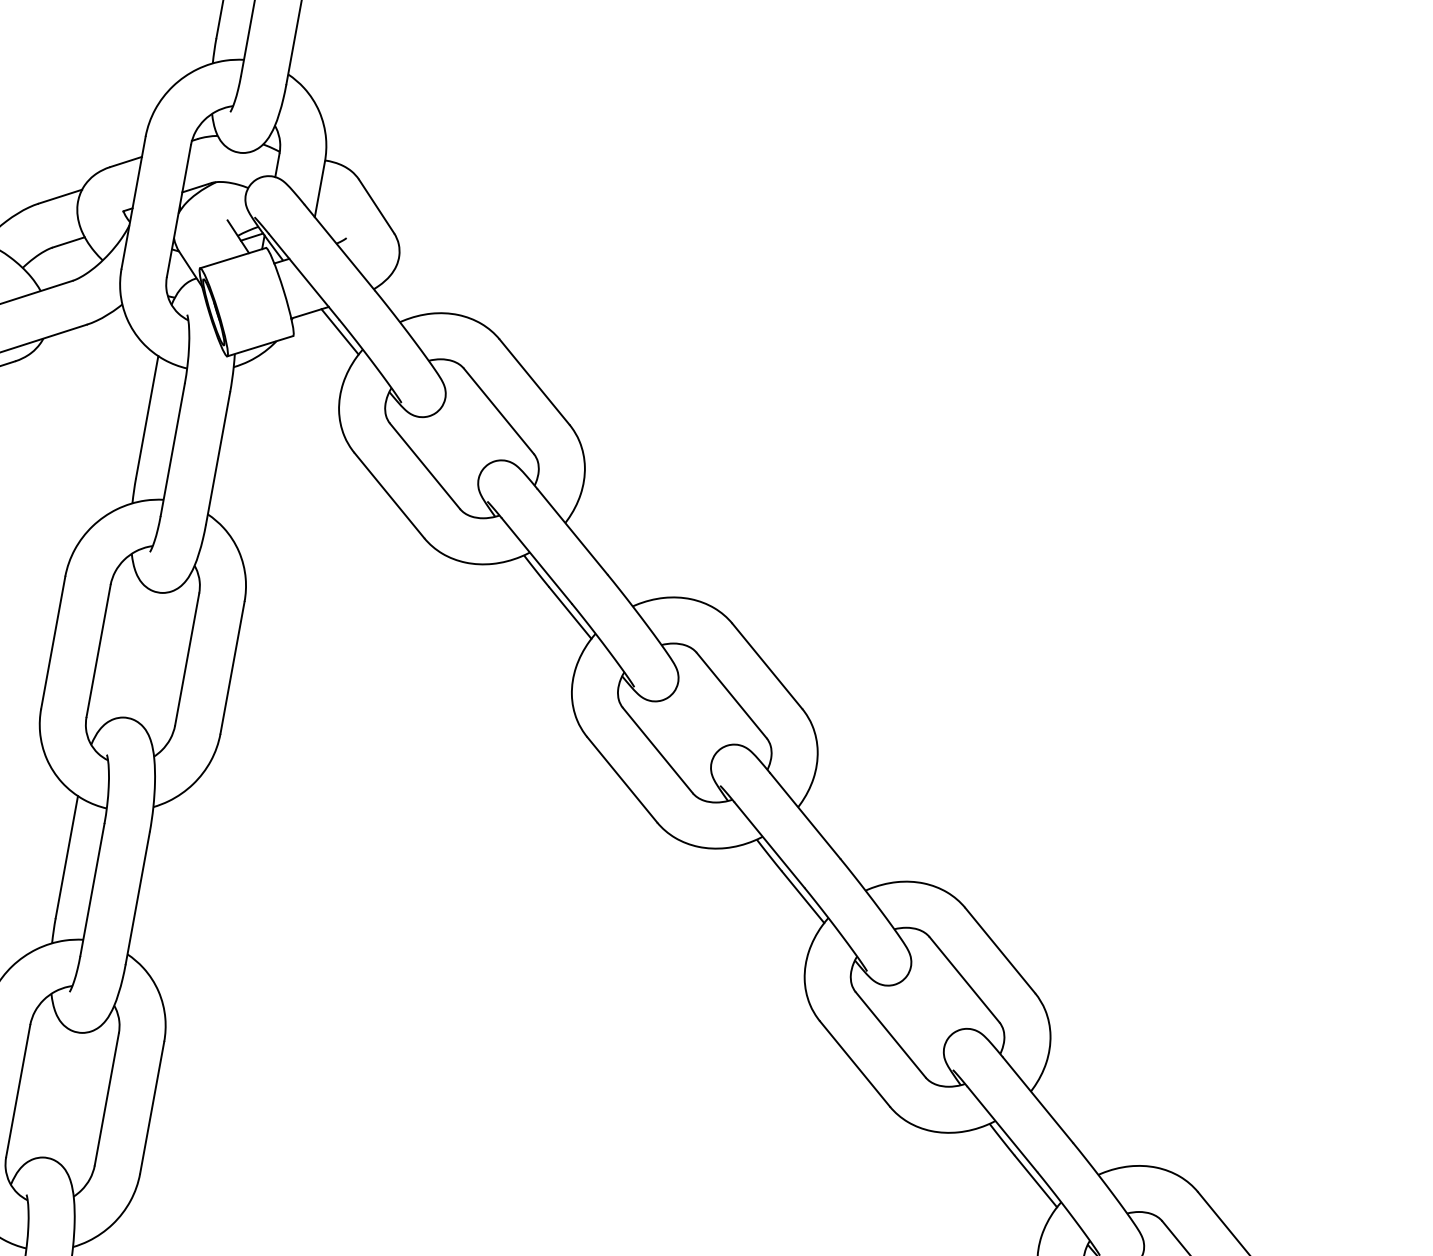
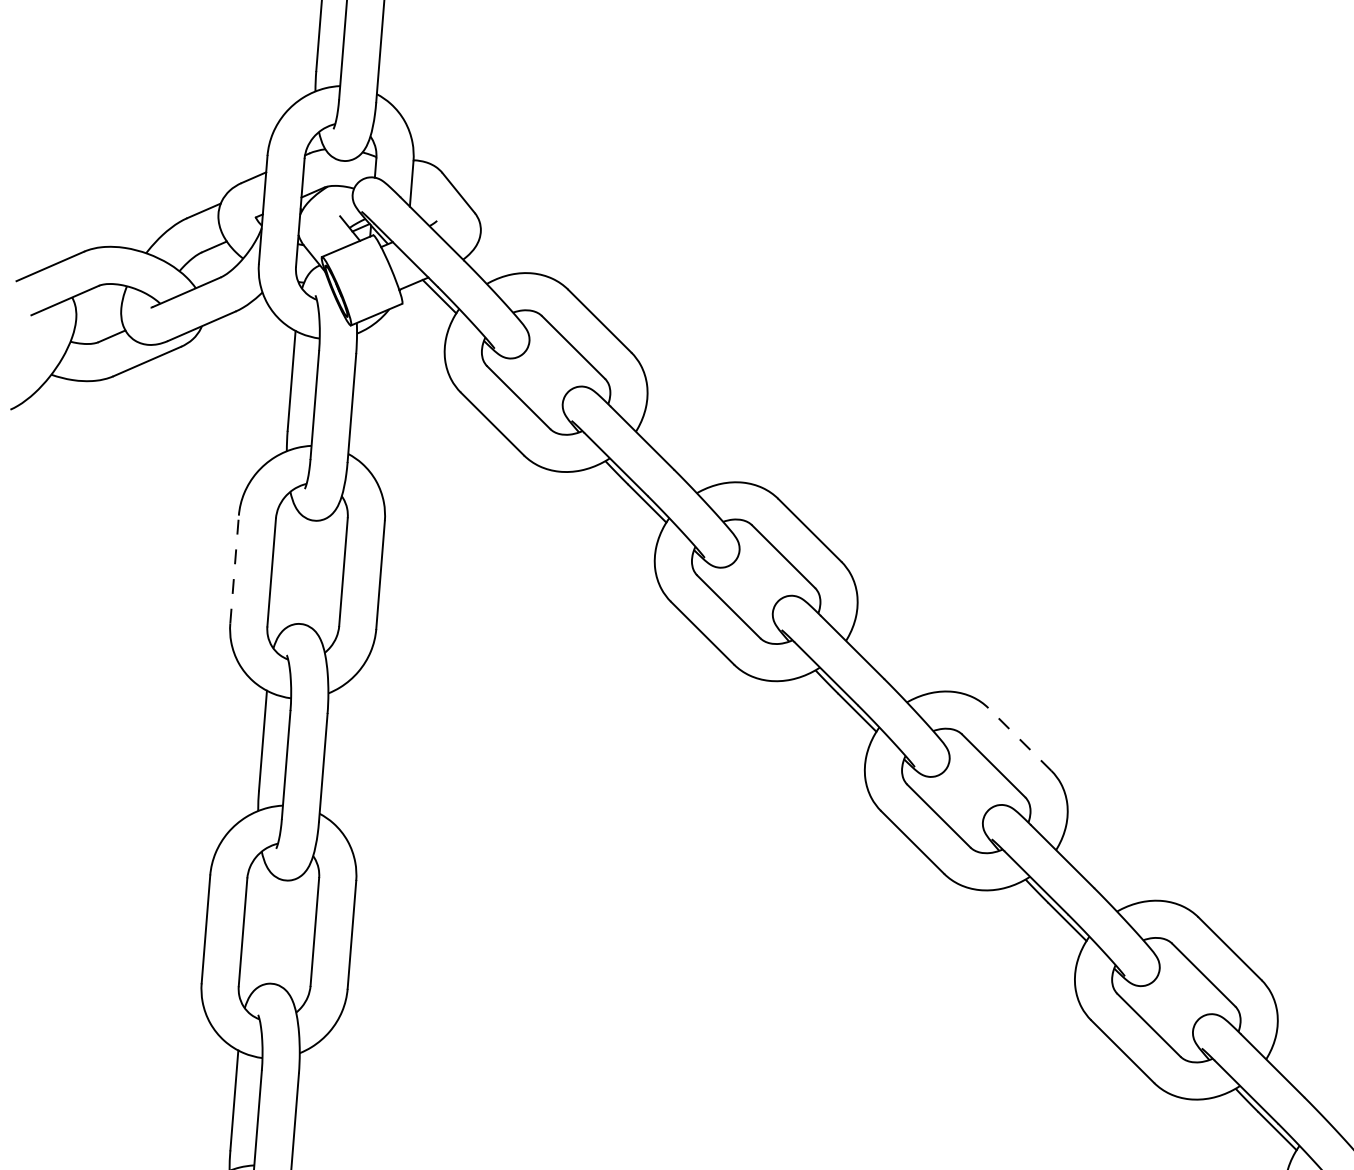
line: (53, 642) -> (234, 569), solid -> dashed
line: (999, 950) -> (1019, 739), solid -> dashed

